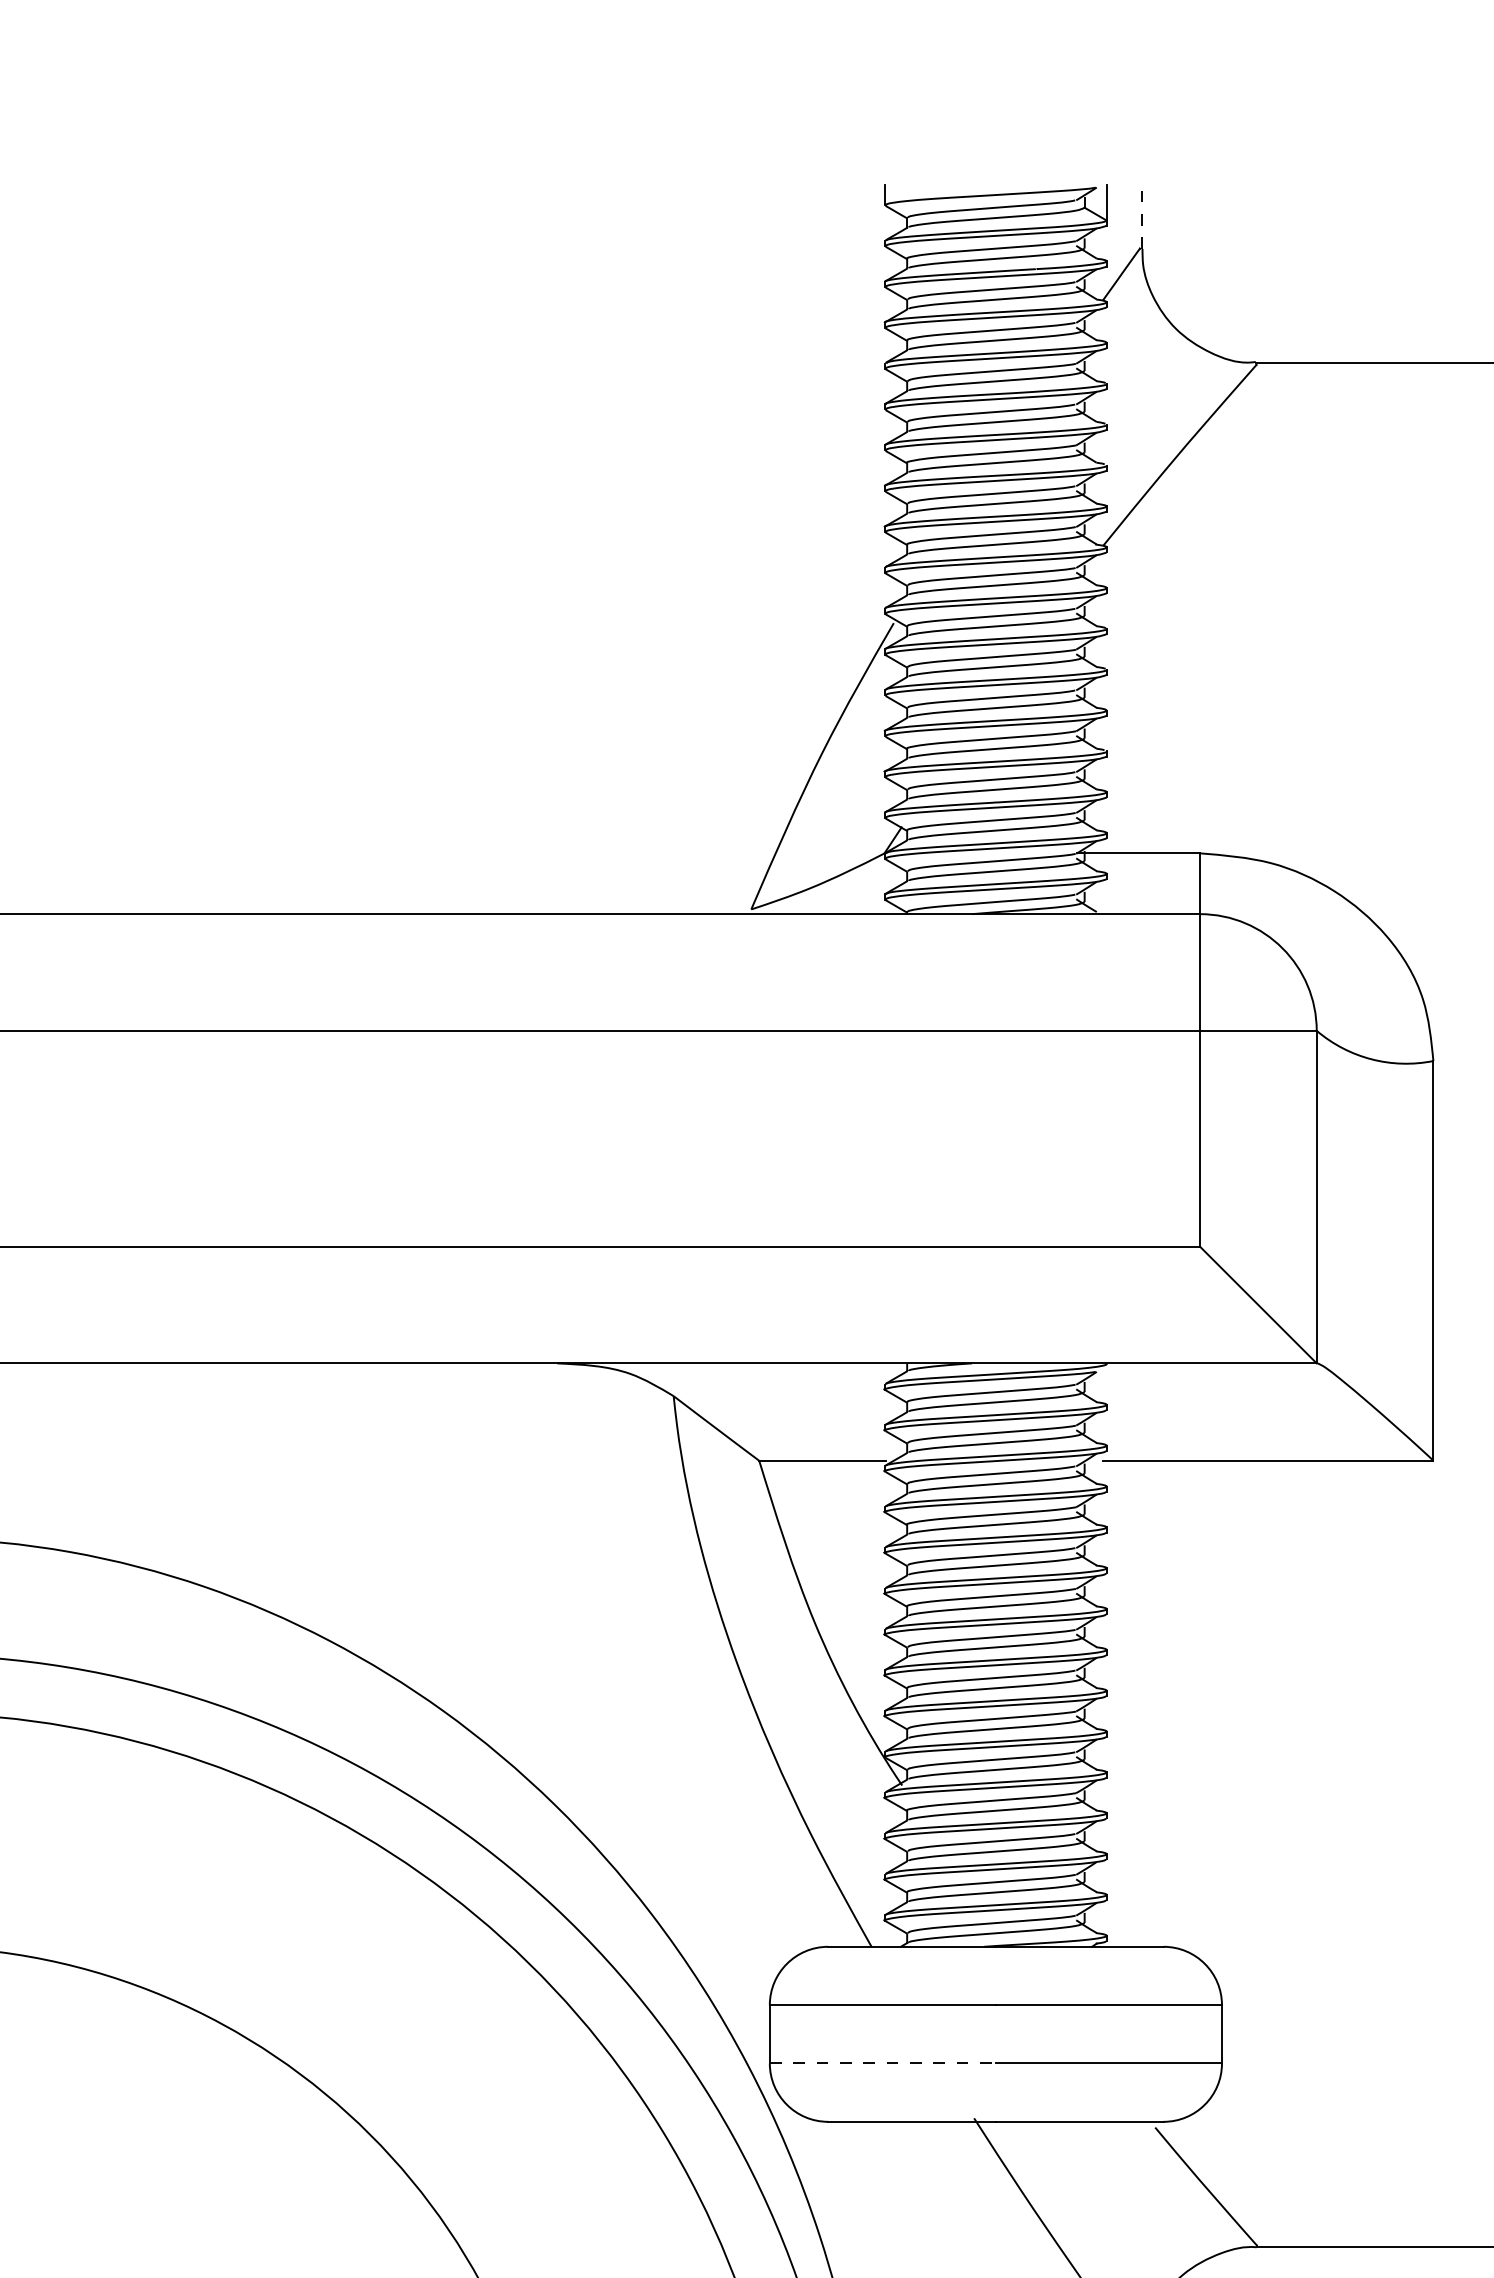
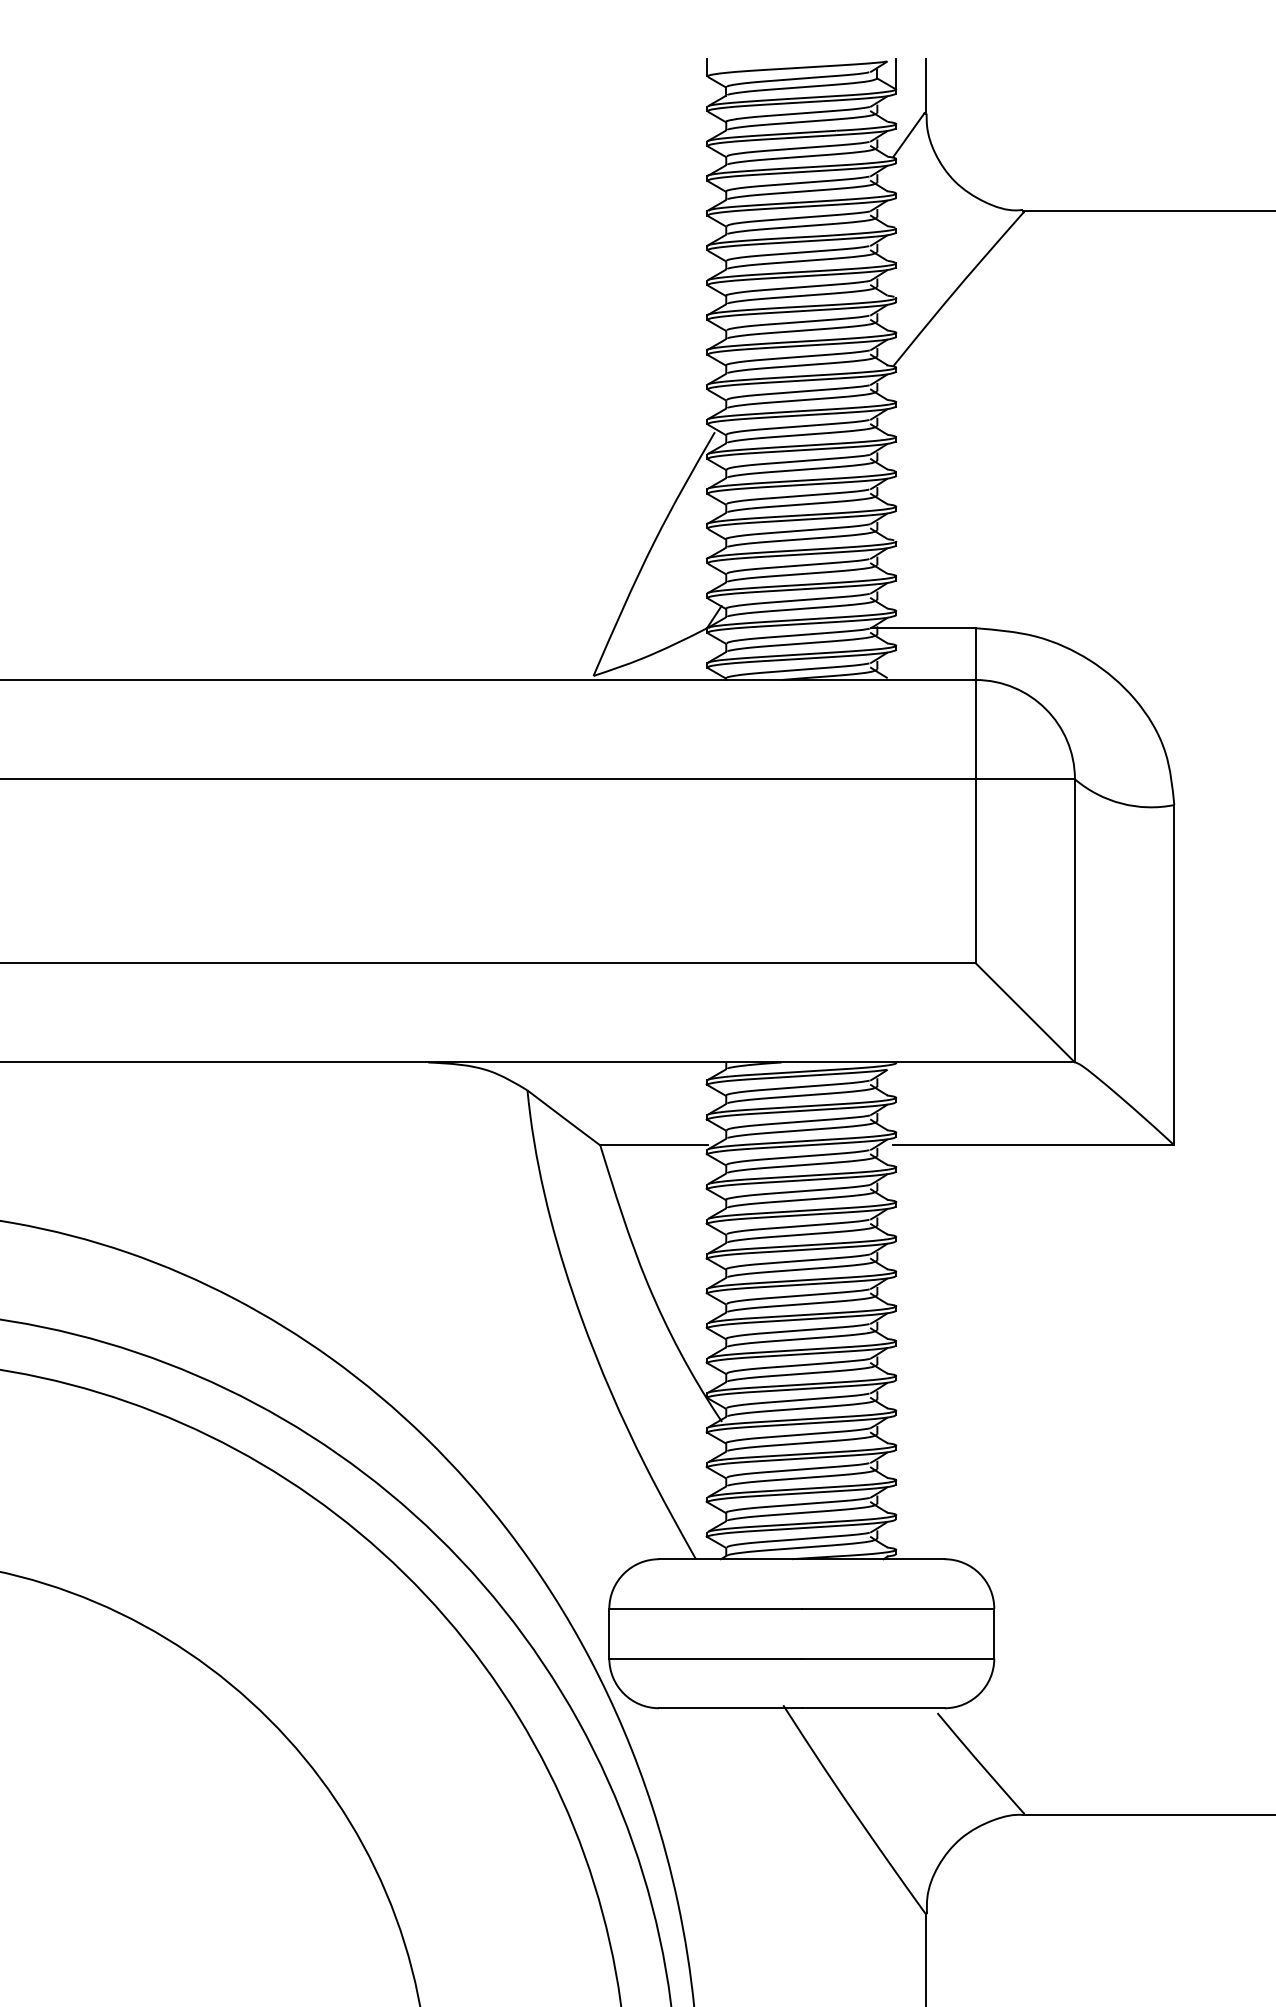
line: (1141, 215) -> (925, 85), dashed -> solid
line: (883, 2063) -> (706, 1658), dashed -> solid

